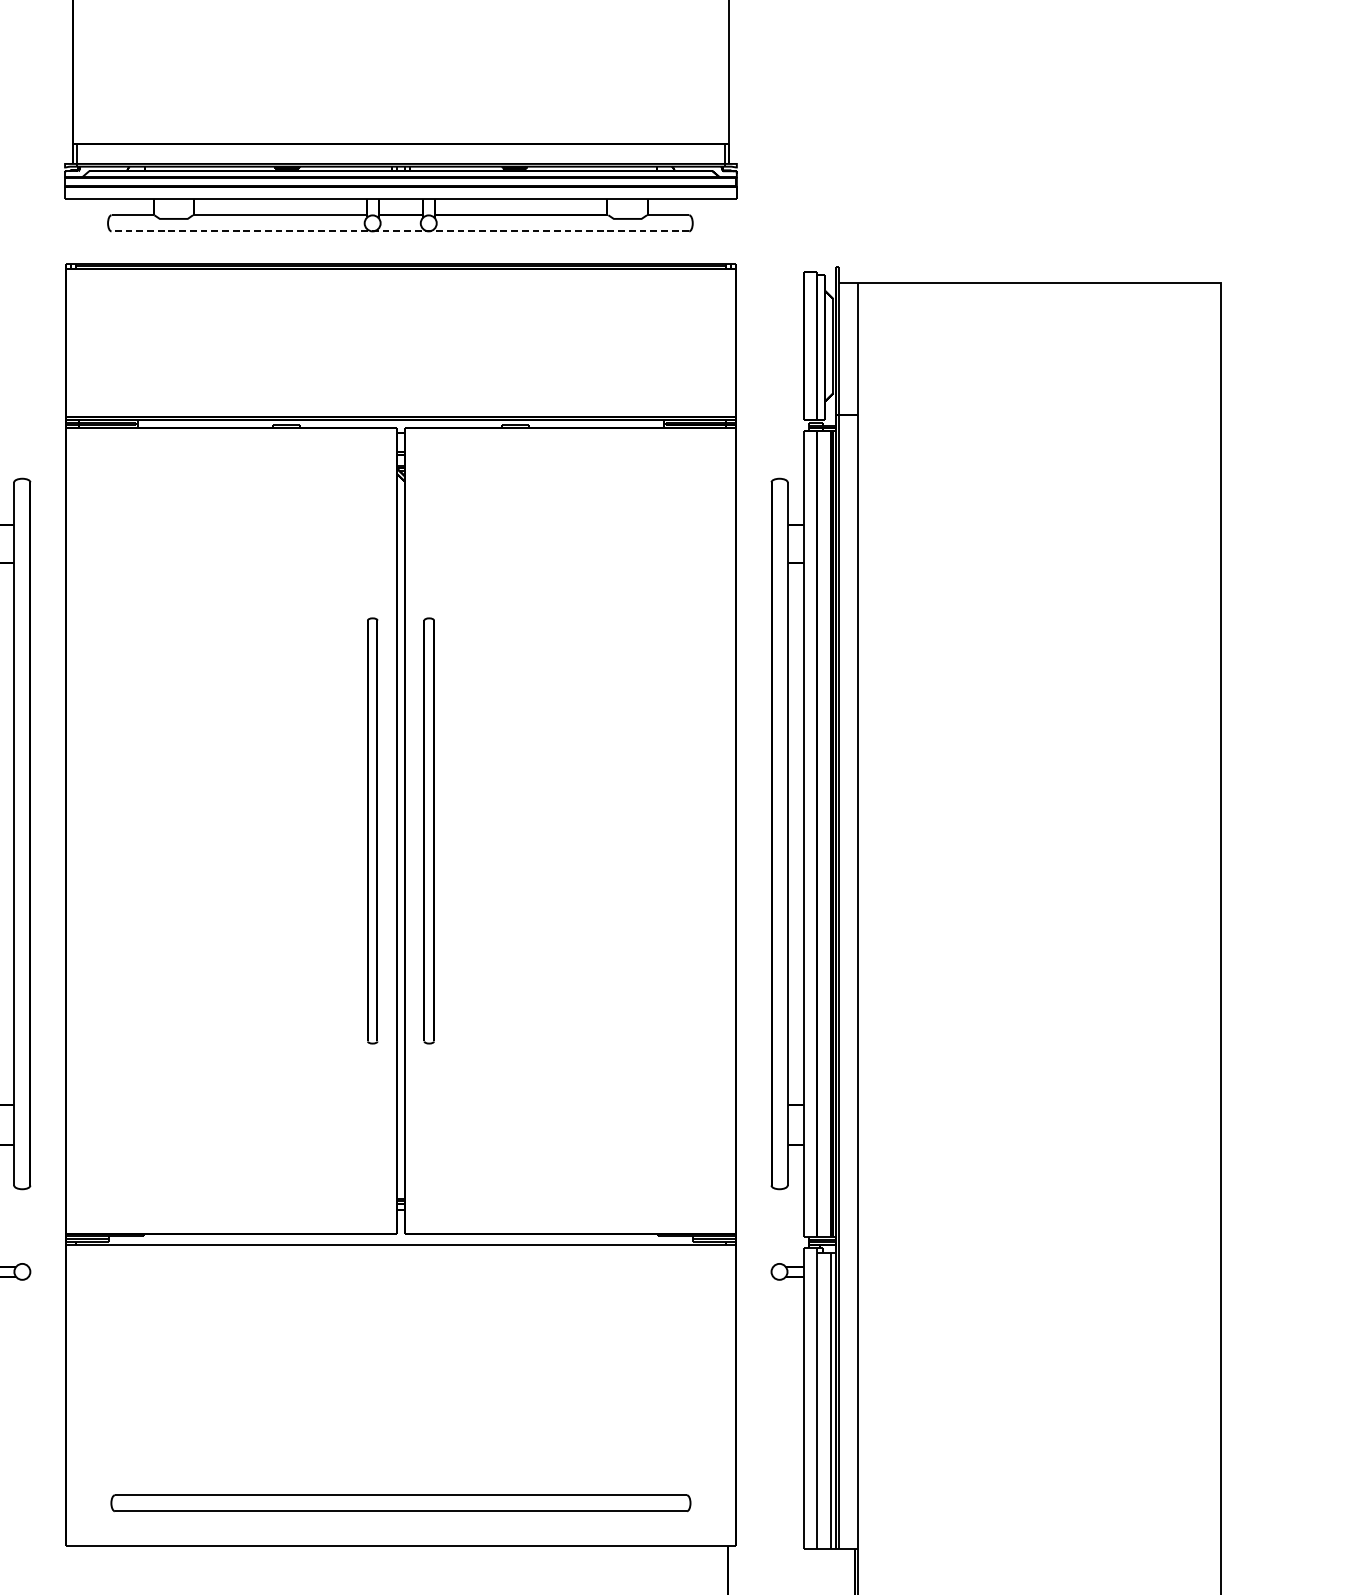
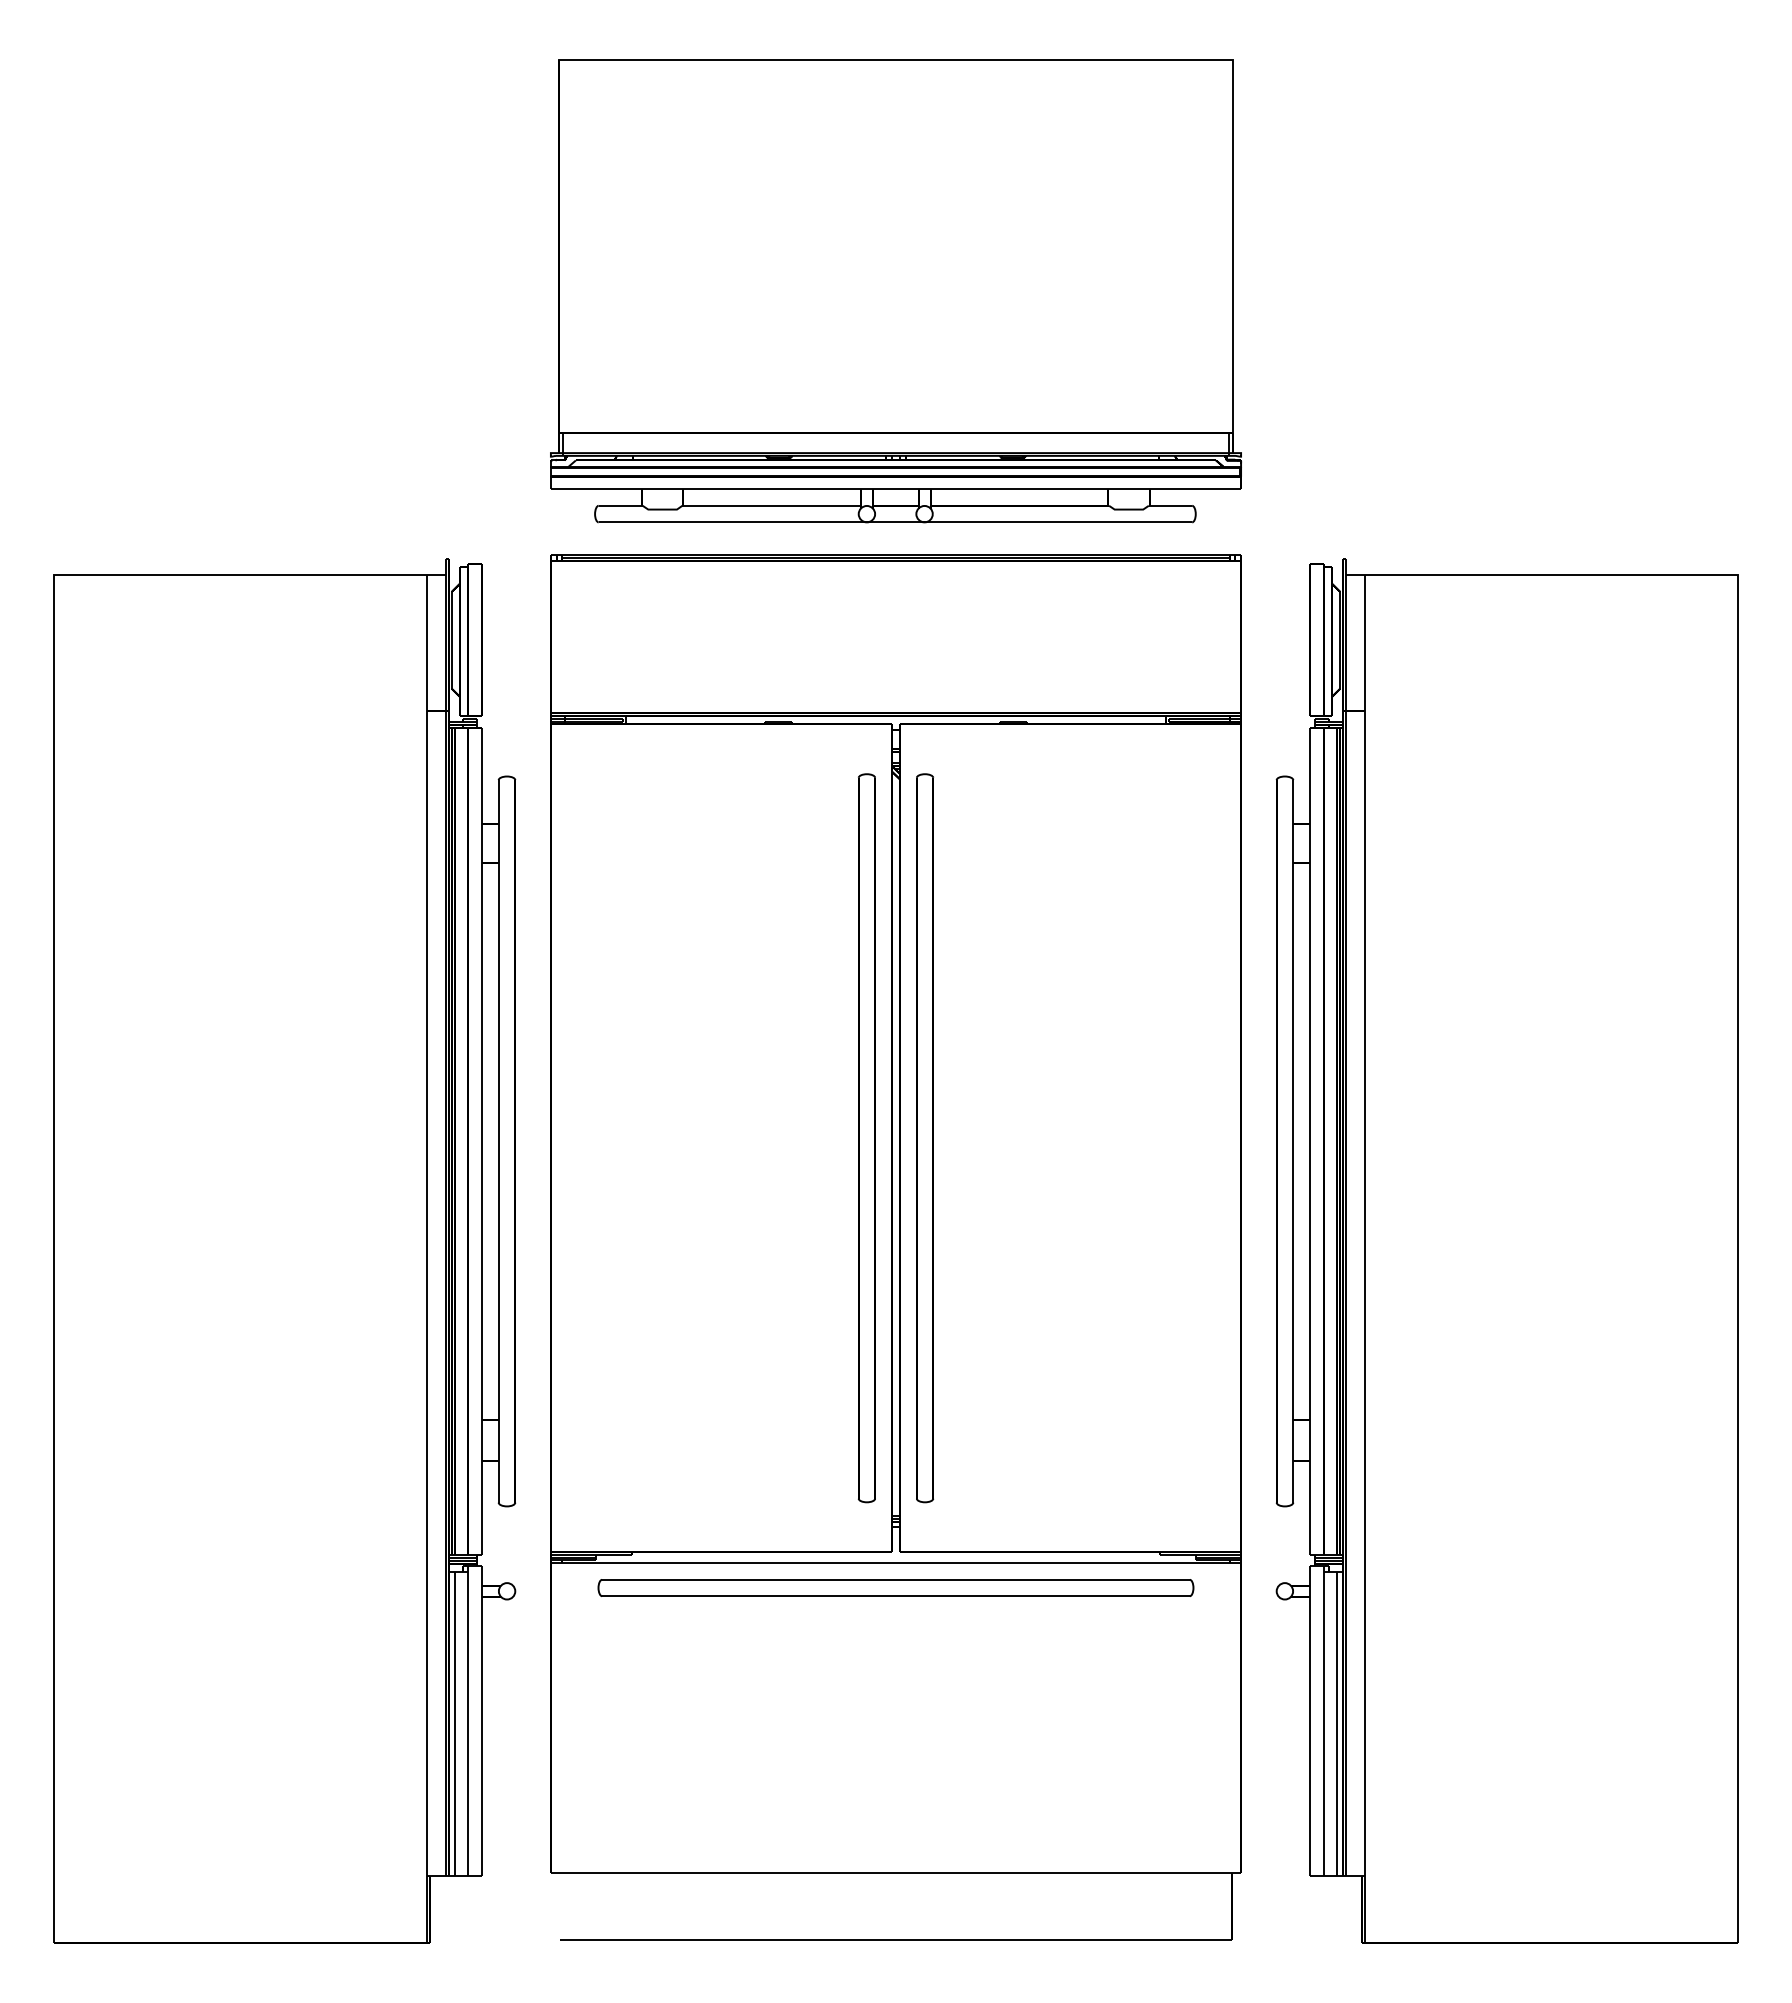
line: (400, 231) -> (895, 522), dashed -> solid
part: (372, 831) -> (866, 1138), size x1.67
part: (428, 831) -> (924, 1138), size x1.67
part: (400, 1502) -> (895, 1587), moved

